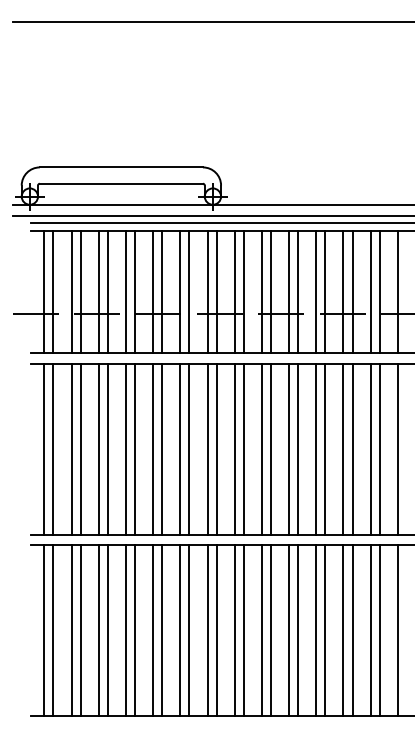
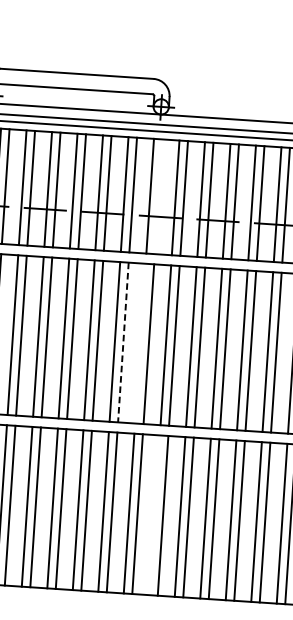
line: (216, 292) -> (158, 197), removed
line: (189, 449) -> (123, 342), solid -> dashed
line: (207, 449) -> (140, 343), removed
line: (234, 630) -> (154, 515), removed

